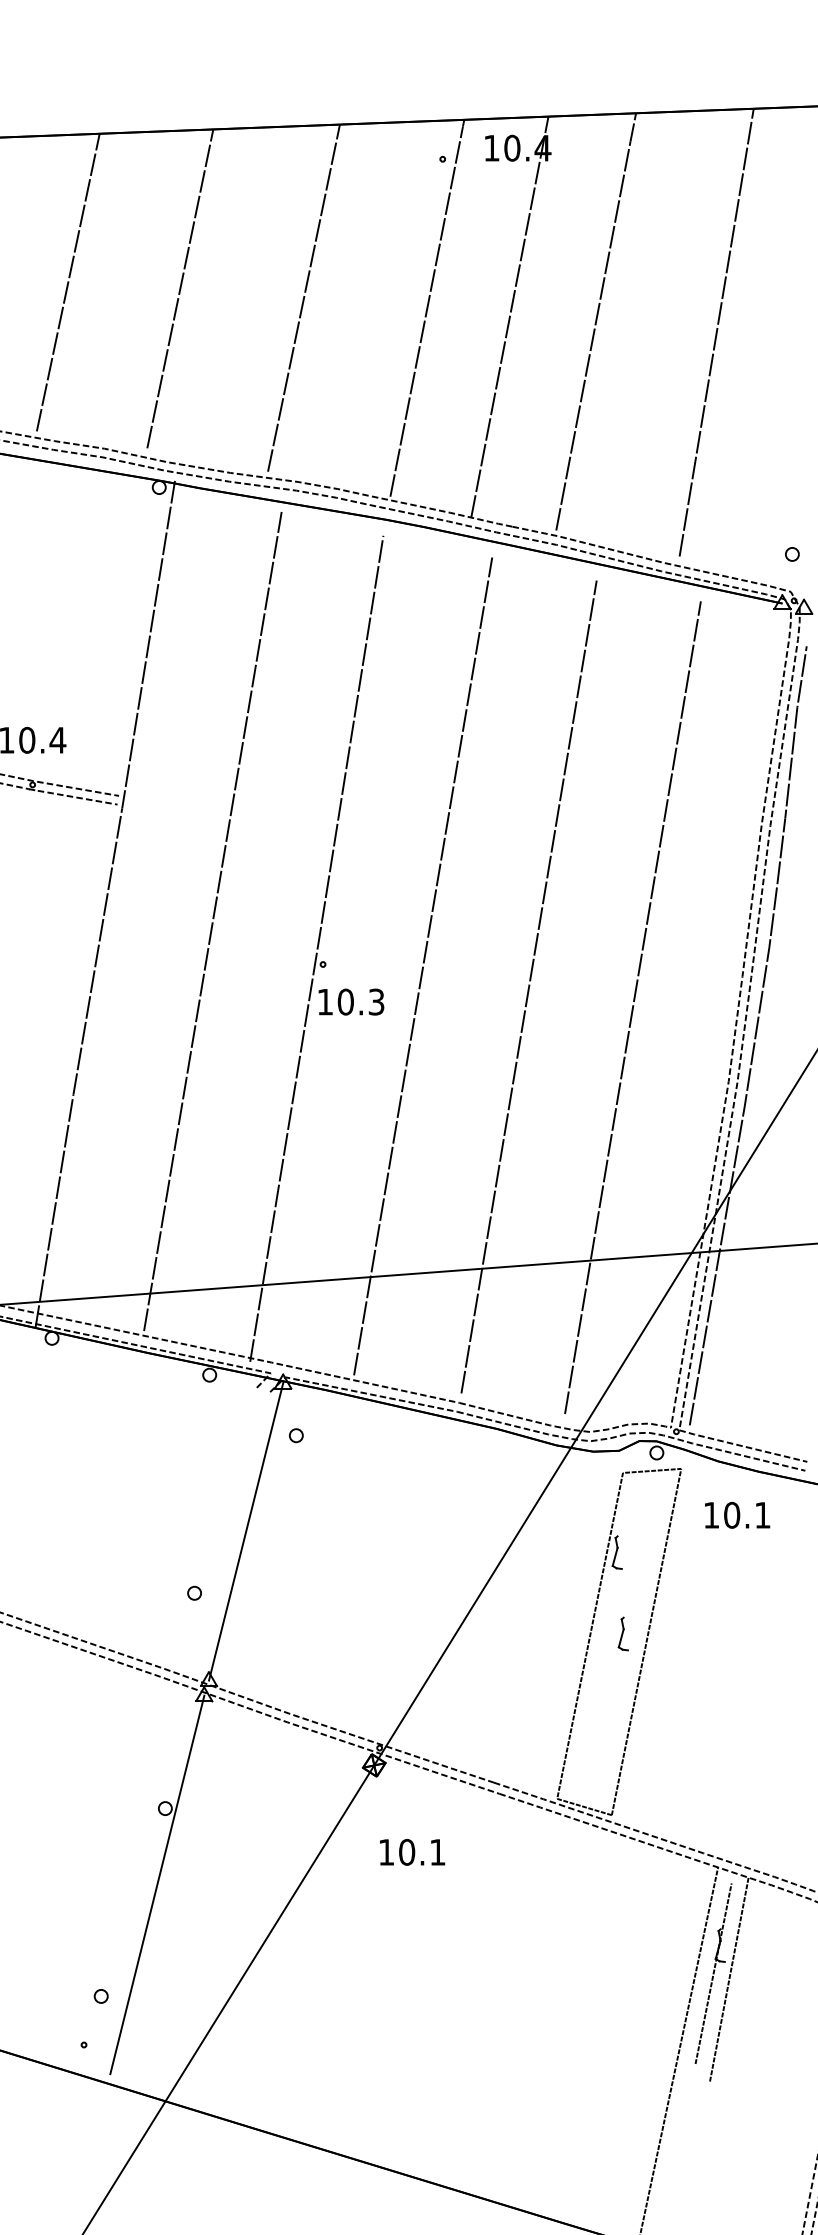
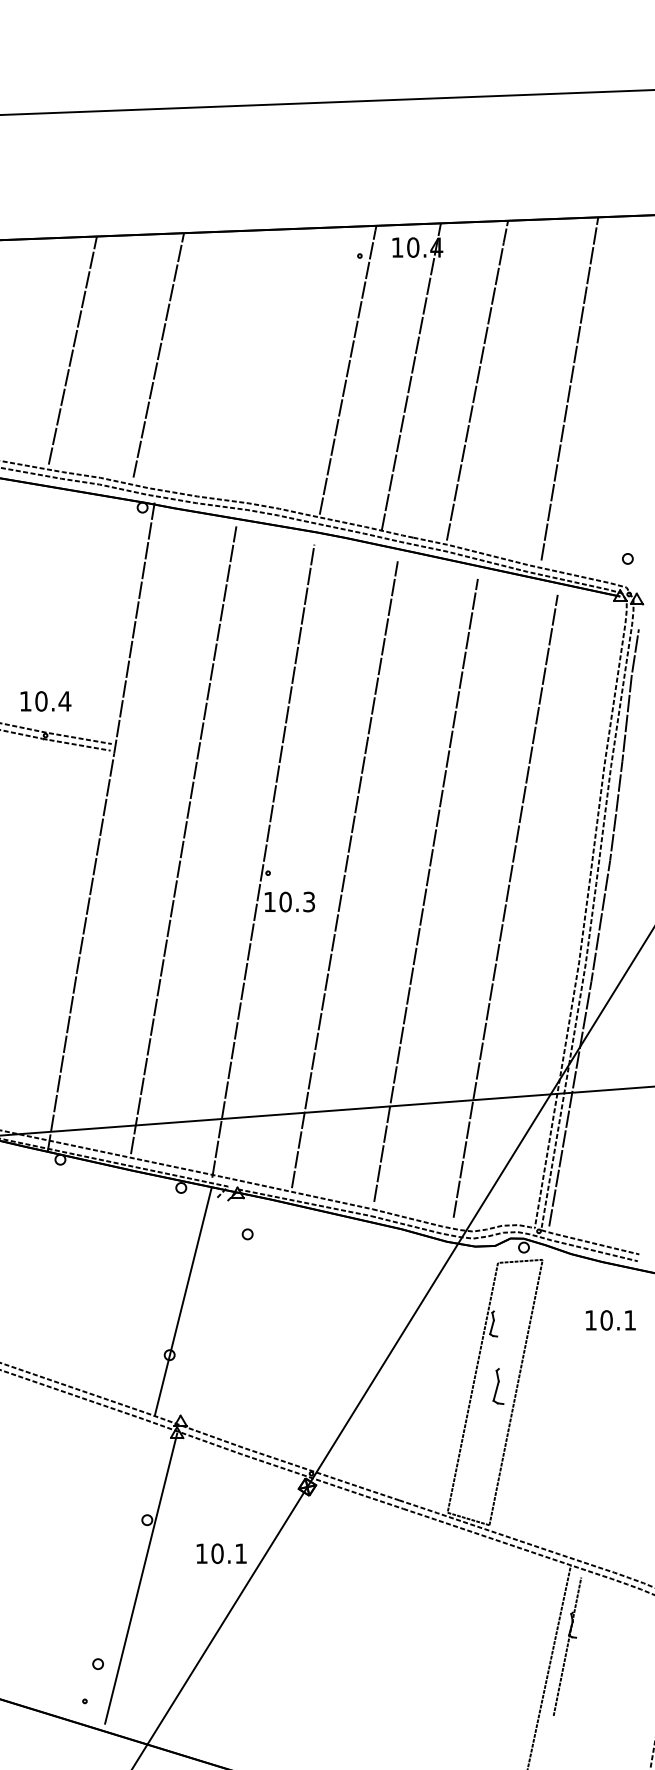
line: (303, 298) -> (253, 362), removed
text: (737, 1515) -> (610, 1320), moved
line: (245, 1531) -> (182, 1301), moved
part: (622, 1632) -> (497, 1385), size x1.4
text: (412, 1852) -> (221, 1553), moved
line: (729, 1979) -> (579, 1651), removed

